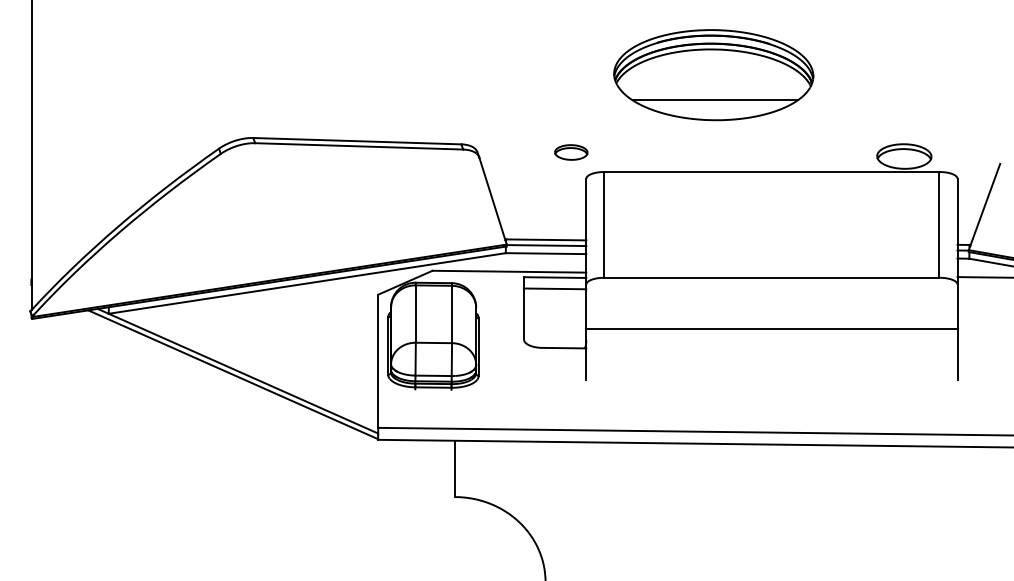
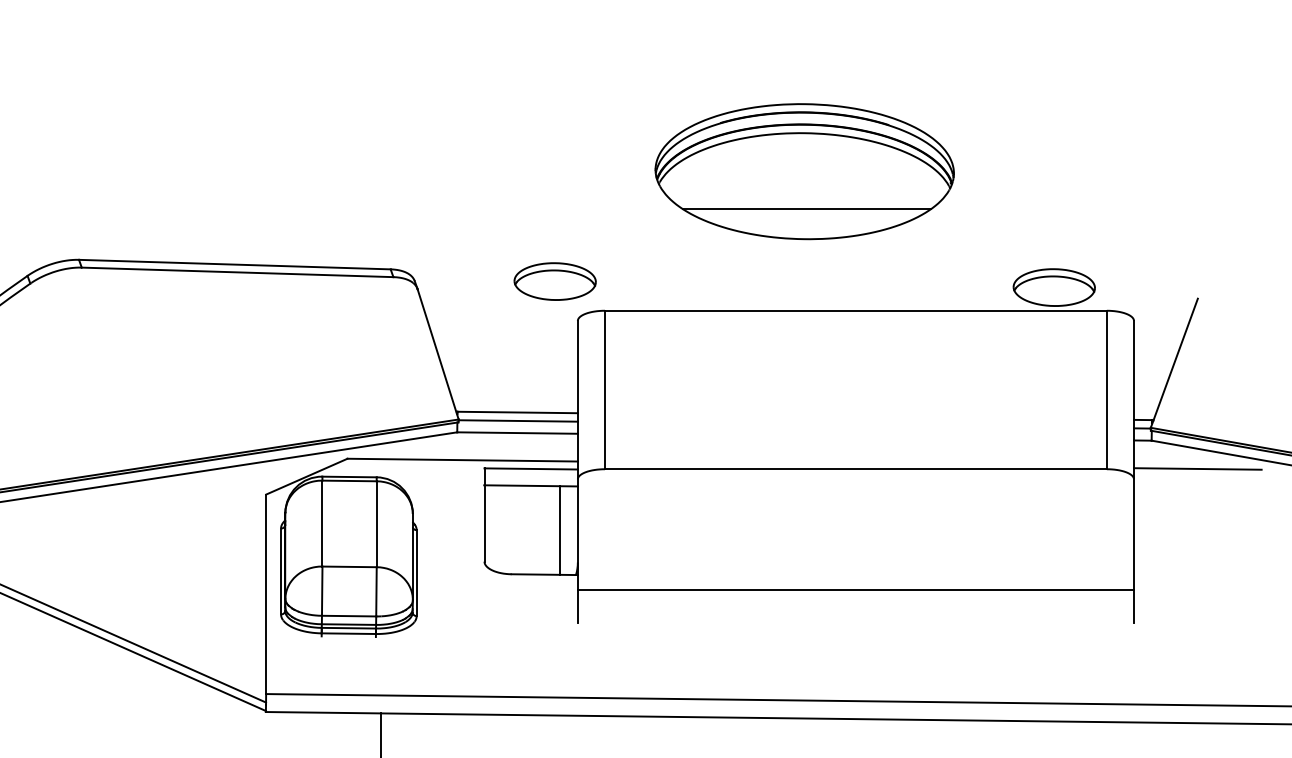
part: (713, 75) -> (804, 172), moved
part: (571, 152) -> (555, 281), size x1.67
line: (574, 318) -> (560, 530), added
line: (771, 328) -> (855, 590), moved

